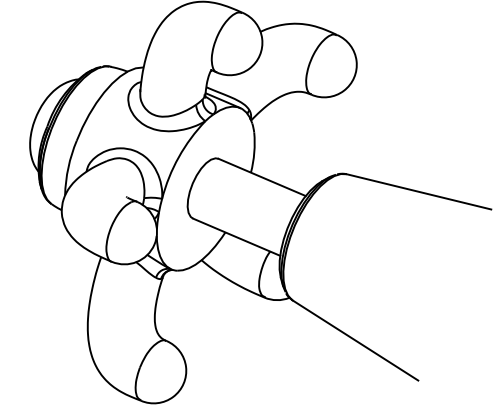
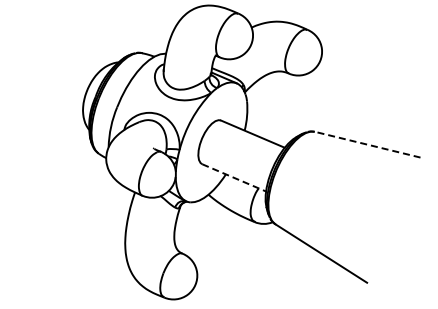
line: (418, 191) -> (367, 144), solid -> dashed
line: (237, 236) -> (234, 177), solid -> dashed

